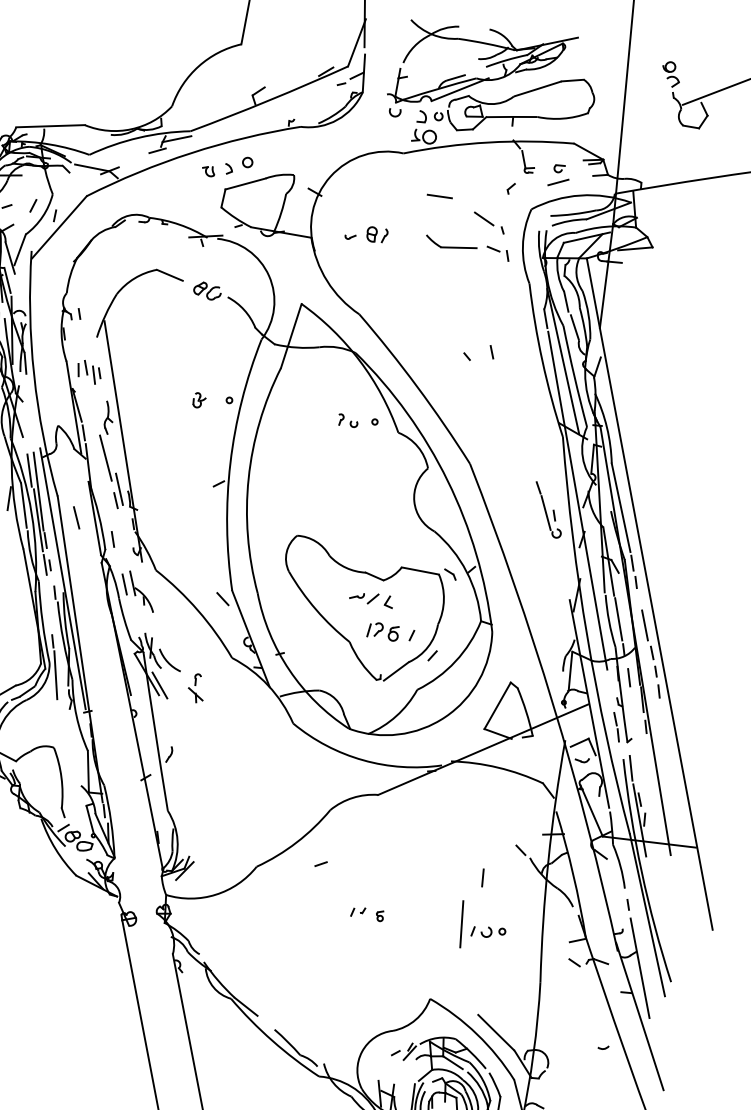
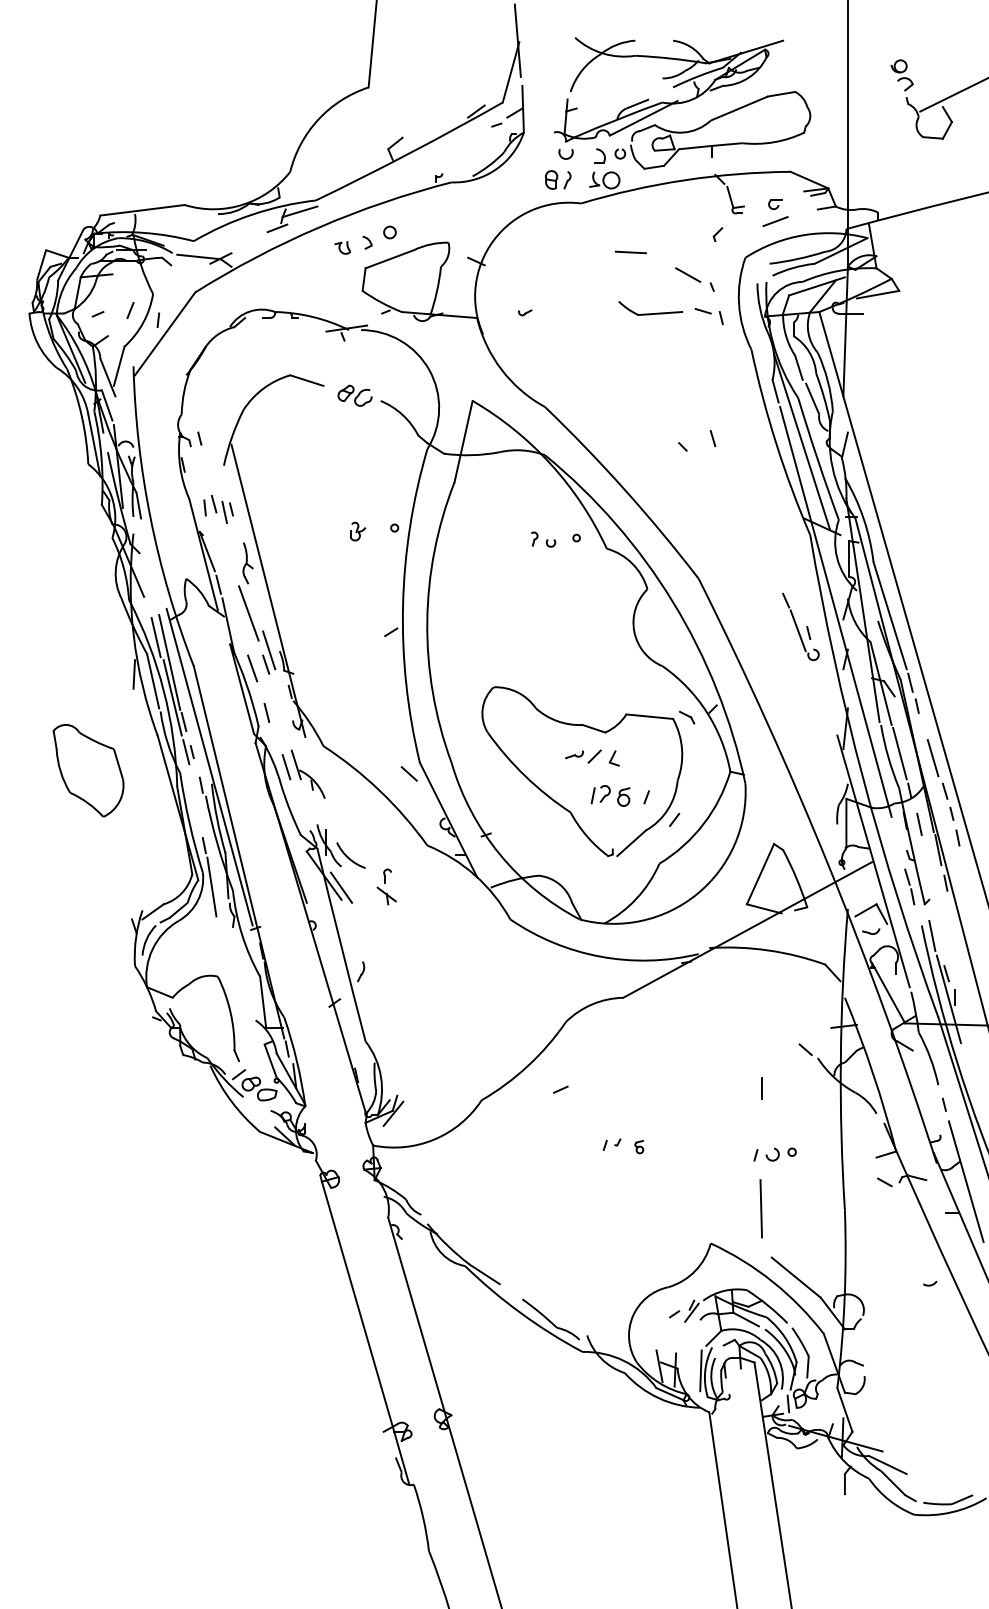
part: (377, 234) -> (558, 179), moved
line: (76, 517) -> (252, 668), moved
line: (461, 923) -> (760, 1208), moved

